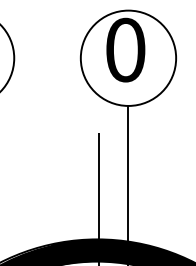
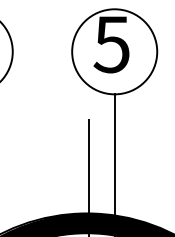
text: (124, 50) -> (111, 44), 0 -> 5

